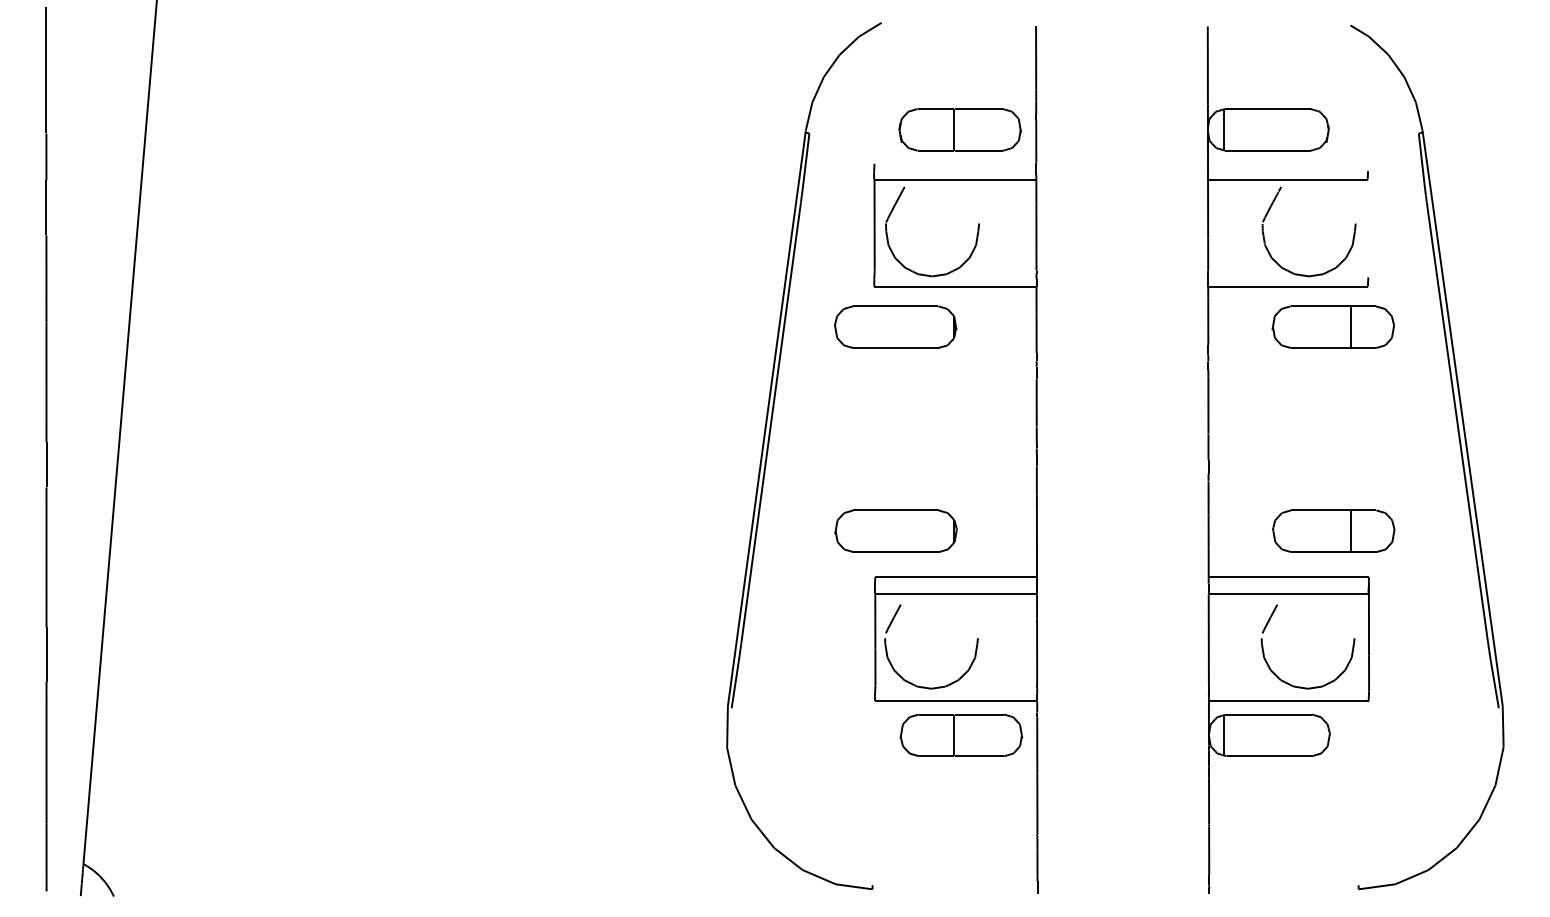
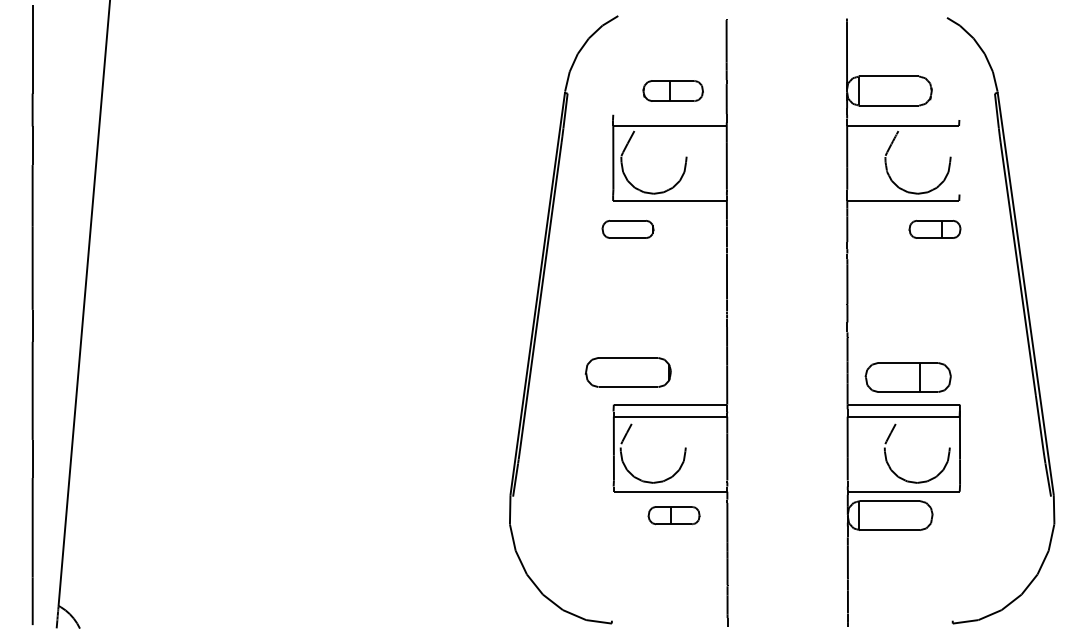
part: (958, 129) -> (672, 90), size x0.7
part: (894, 327) -> (627, 229), size x0.6
part: (1332, 327) -> (934, 229), size x0.6
part: (1332, 531) -> (907, 377), moved
part: (960, 735) -> (673, 515), size x0.6

